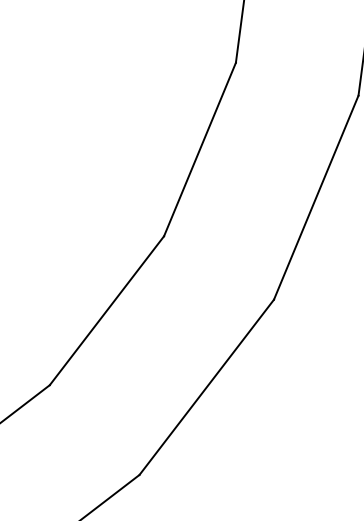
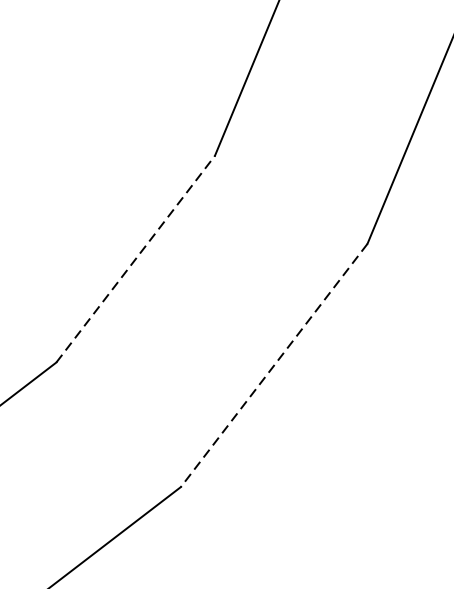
line: (106, 310) -> (135, 258), solid -> dashed
line: (206, 387) -> (273, 365), solid -> dashed

